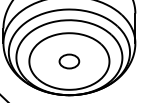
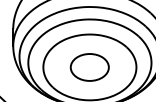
part: (69, 61) -> (90, 67), size x1.67

